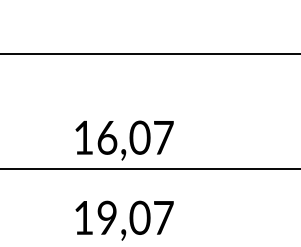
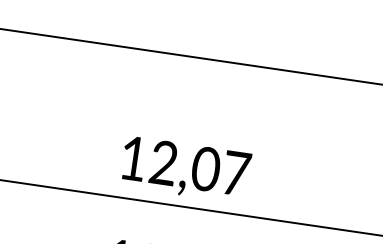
text: (107, 137) -> (164, 162), 16,07 -> 12,07

